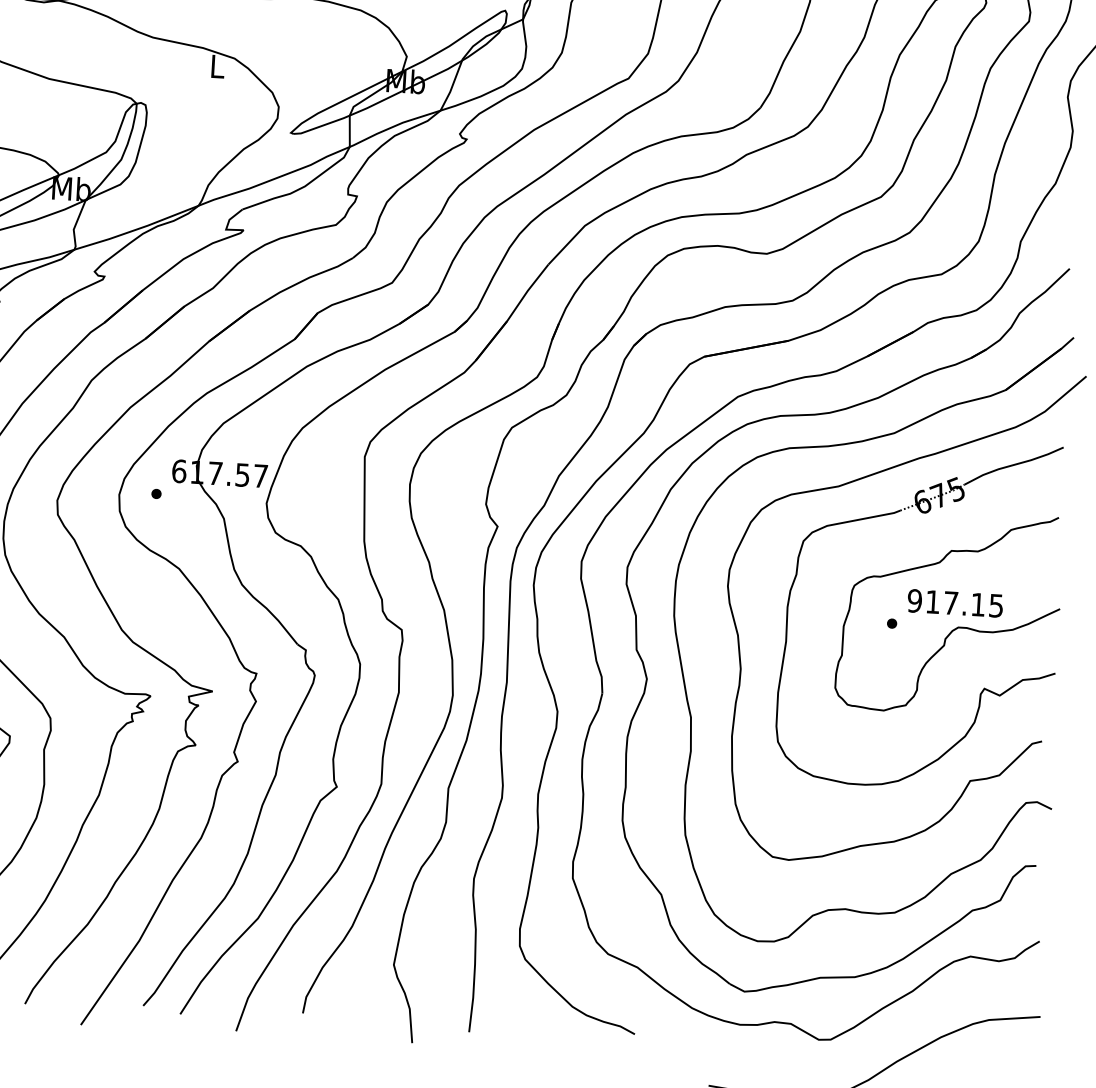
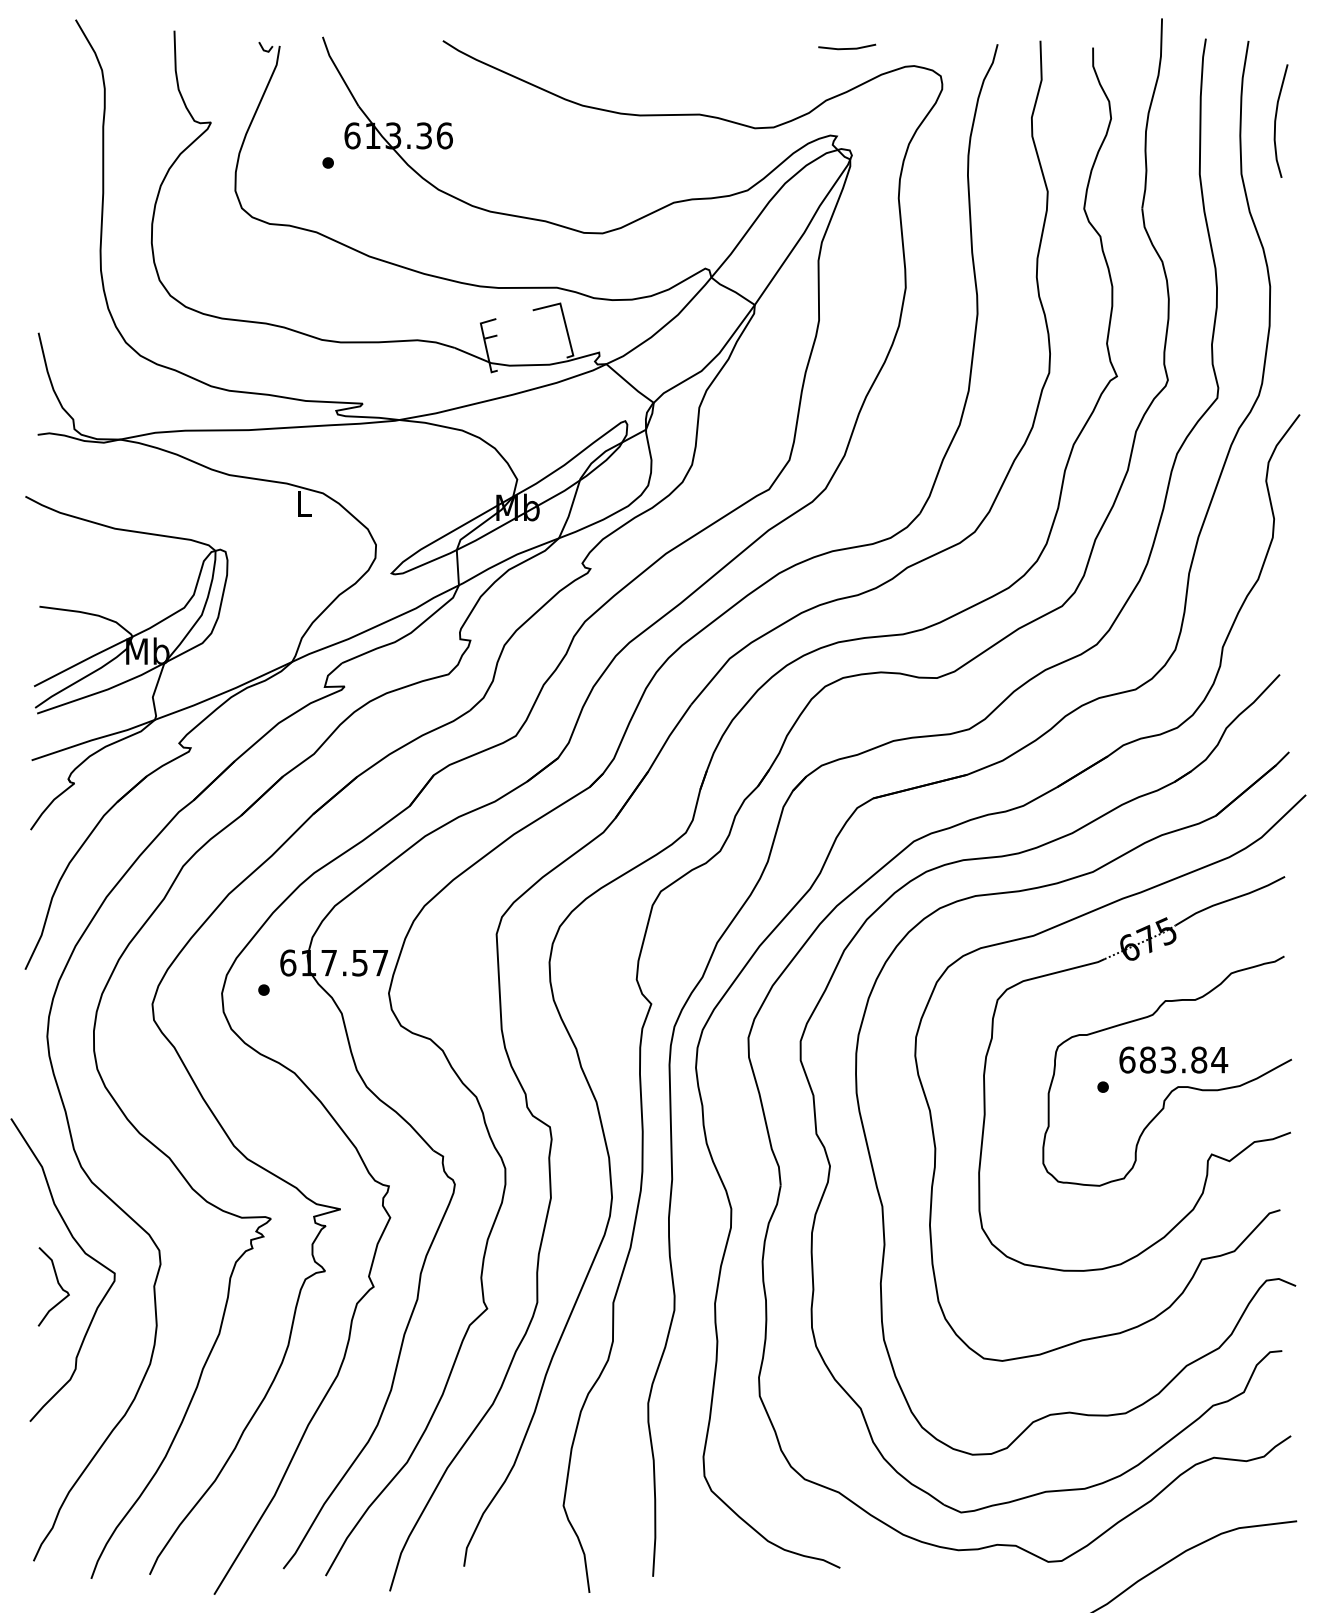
text: (955, 602) -> (1173, 1059), 917.15 -> 683.84

